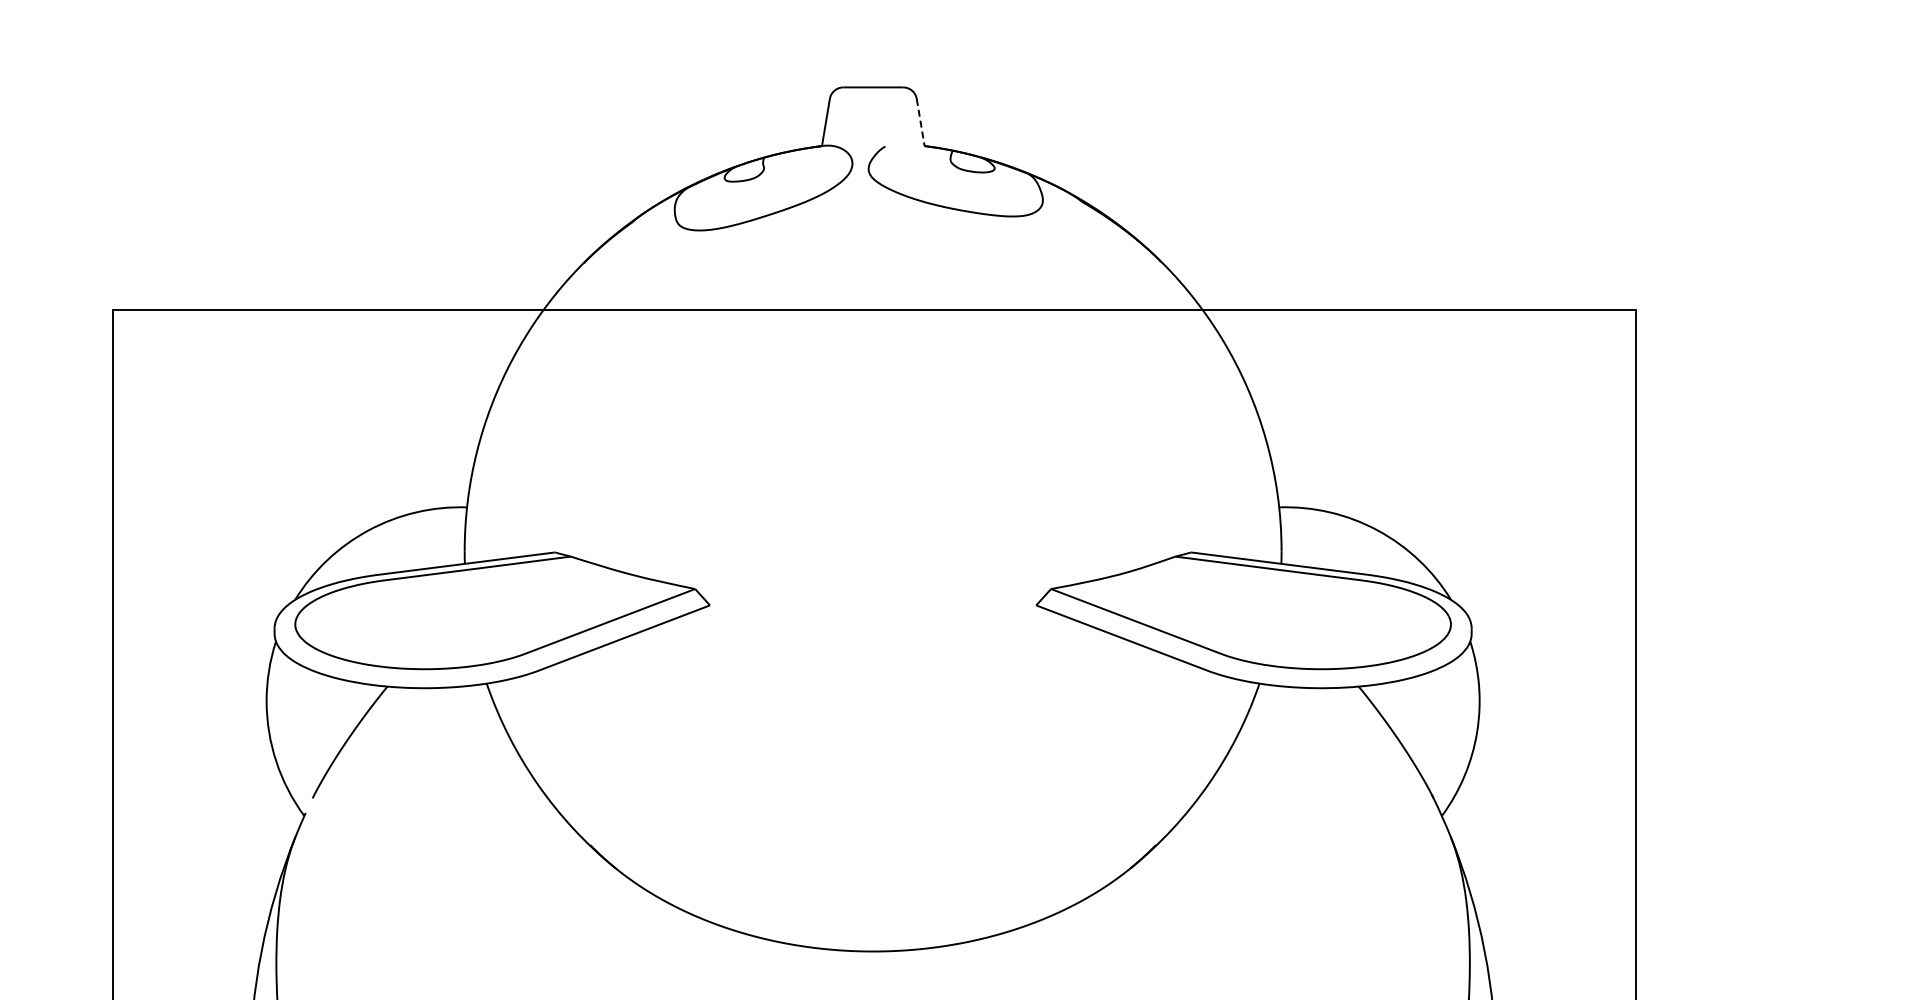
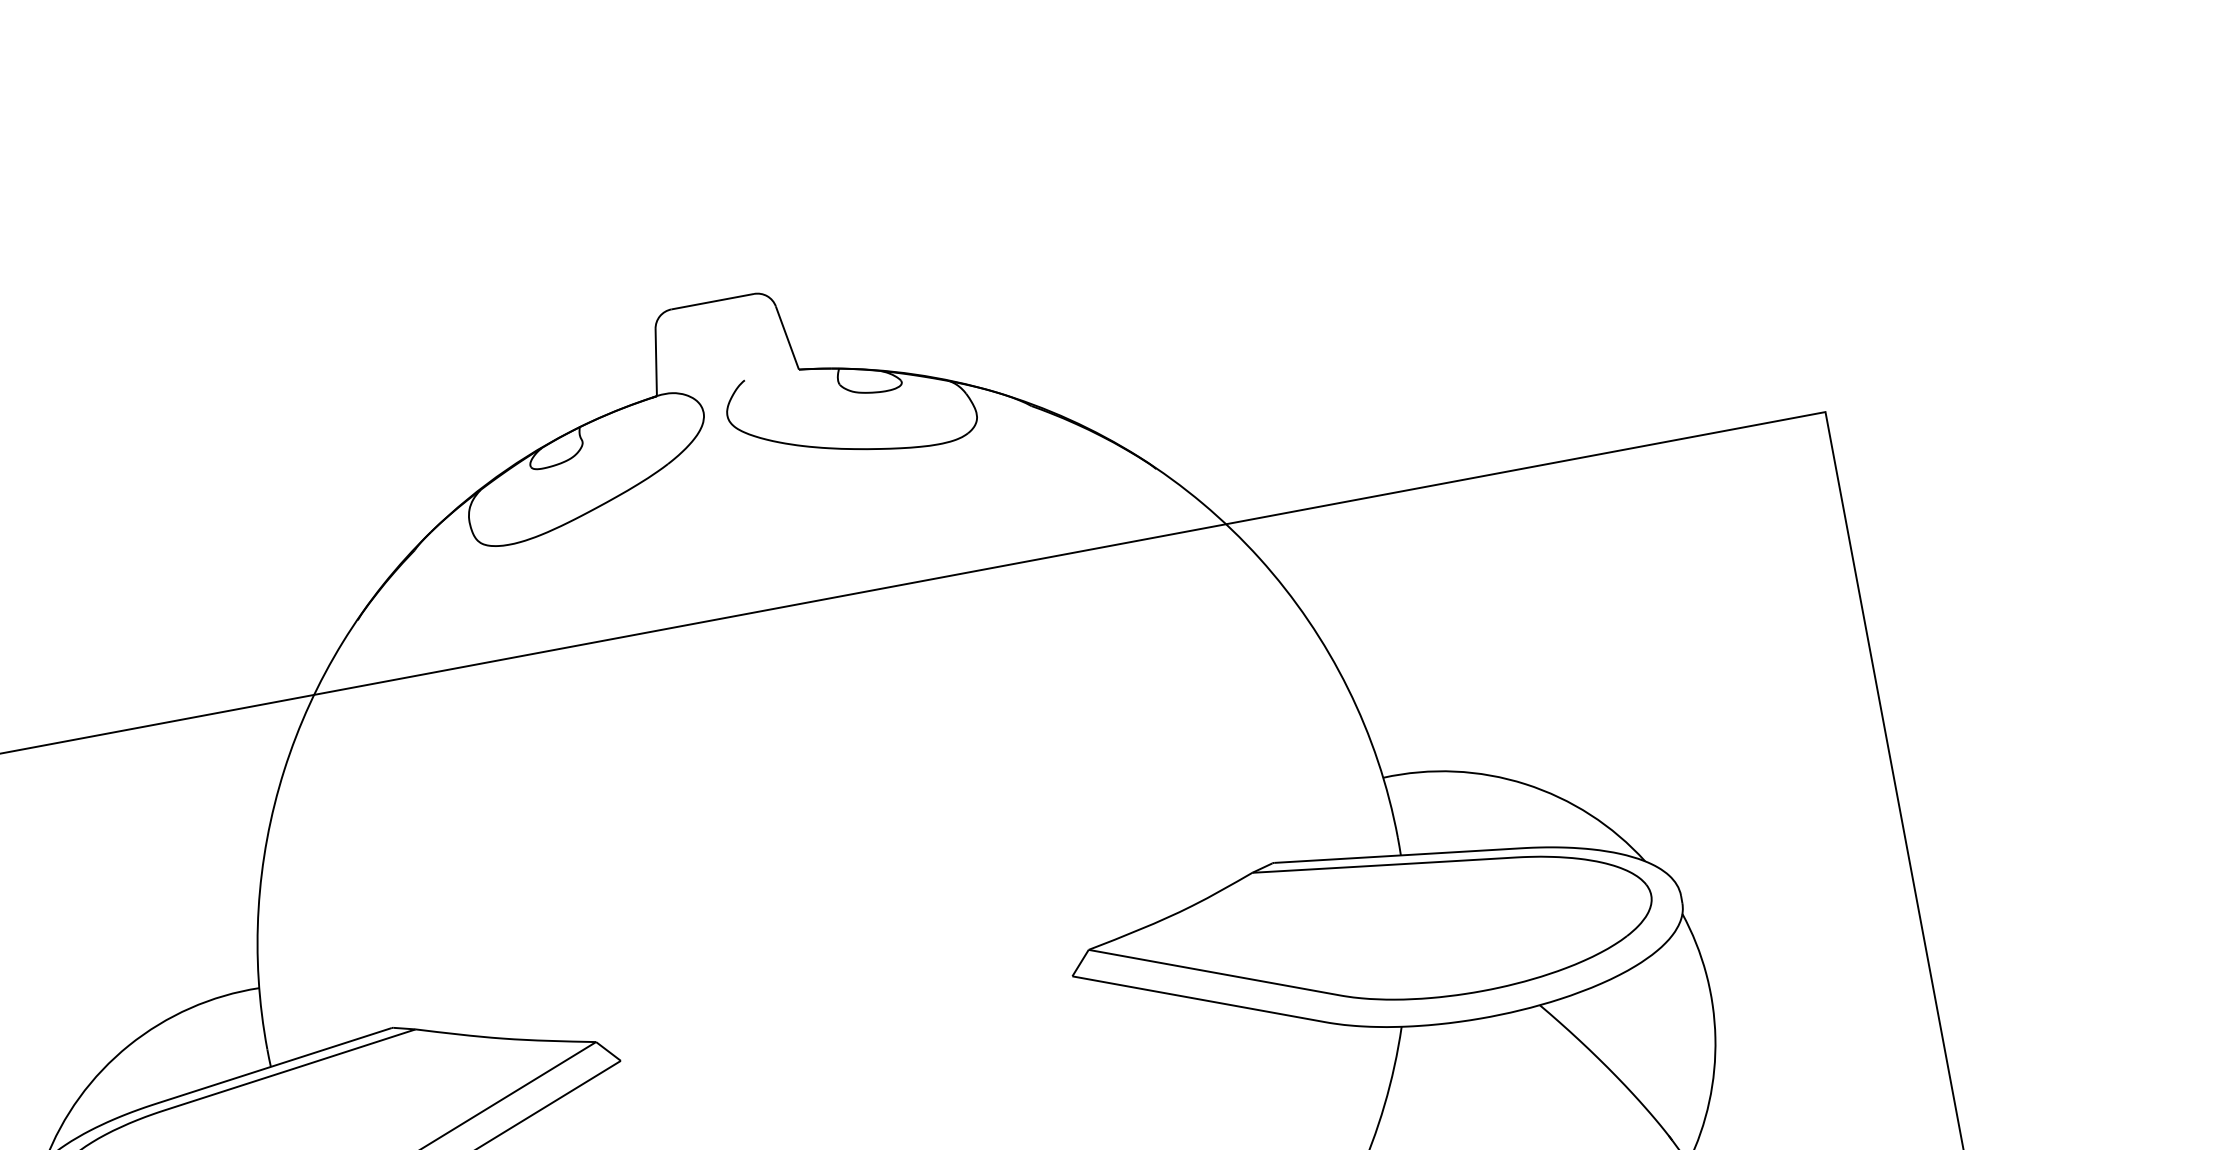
line: (920, 122) -> (787, 338), dashed -> solid

